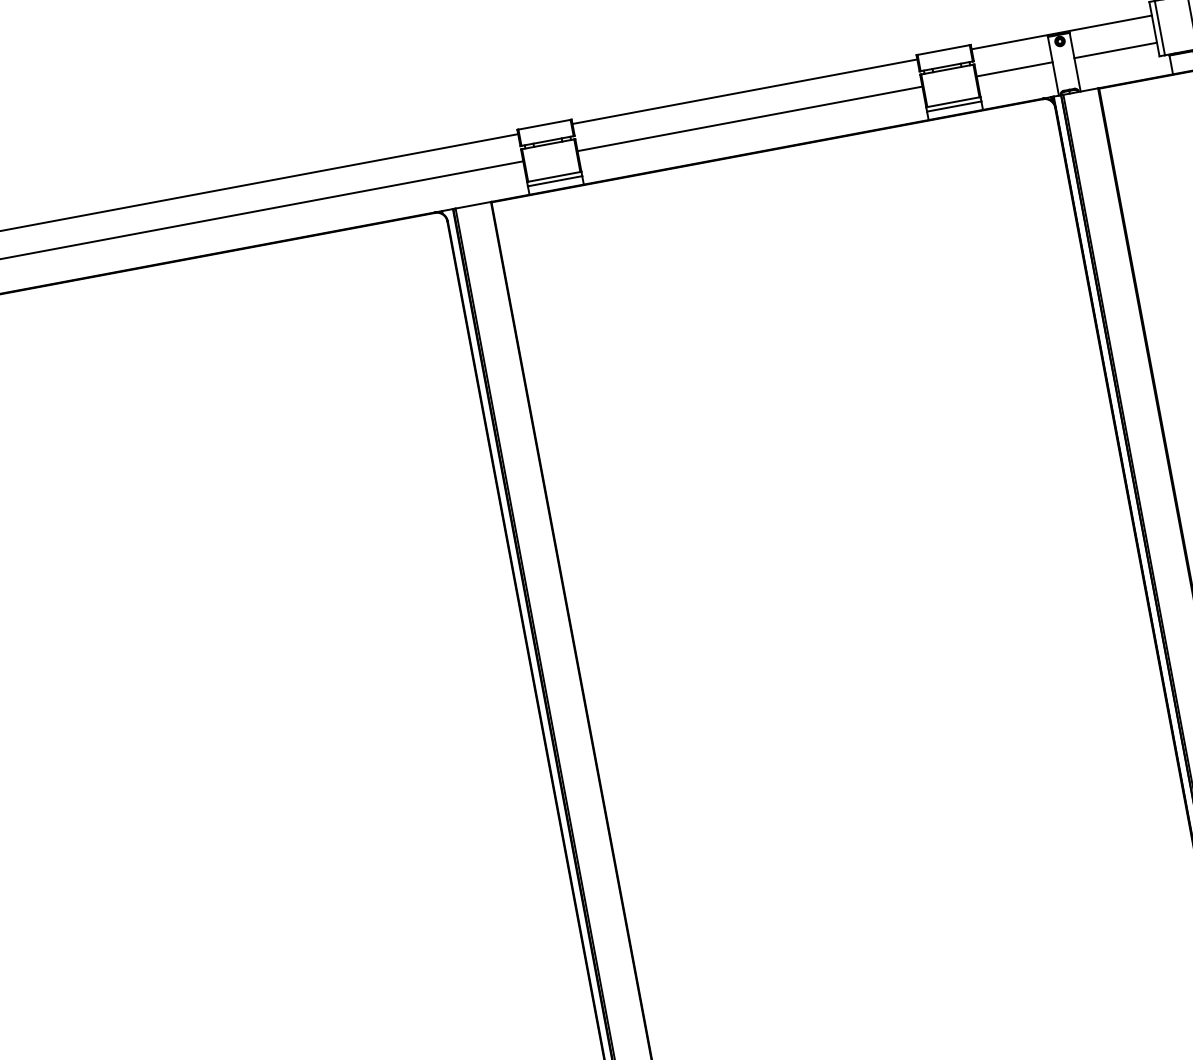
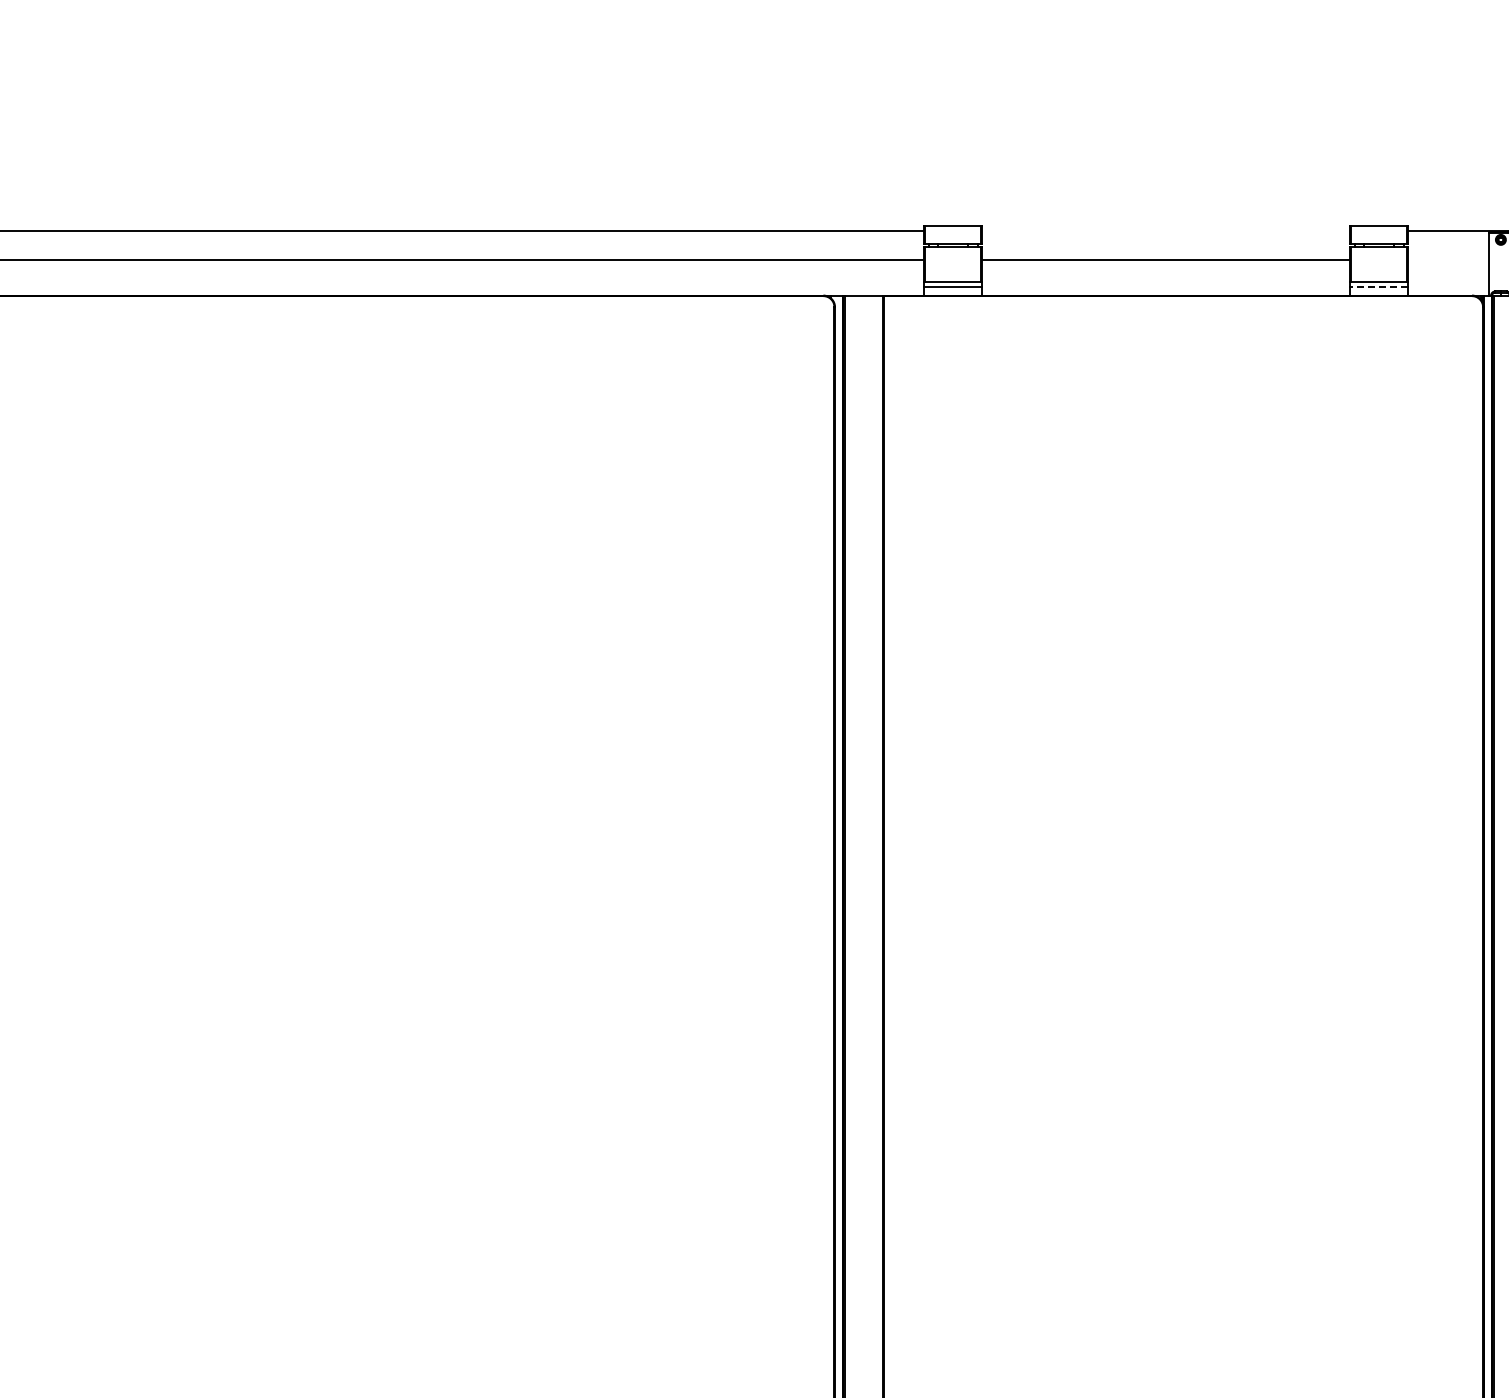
line: (1014, 69) -> (1448, 259), removed
line: (745, 91) -> (1166, 230), removed
line: (954, 106) -> (1379, 286), solid -> dashed

